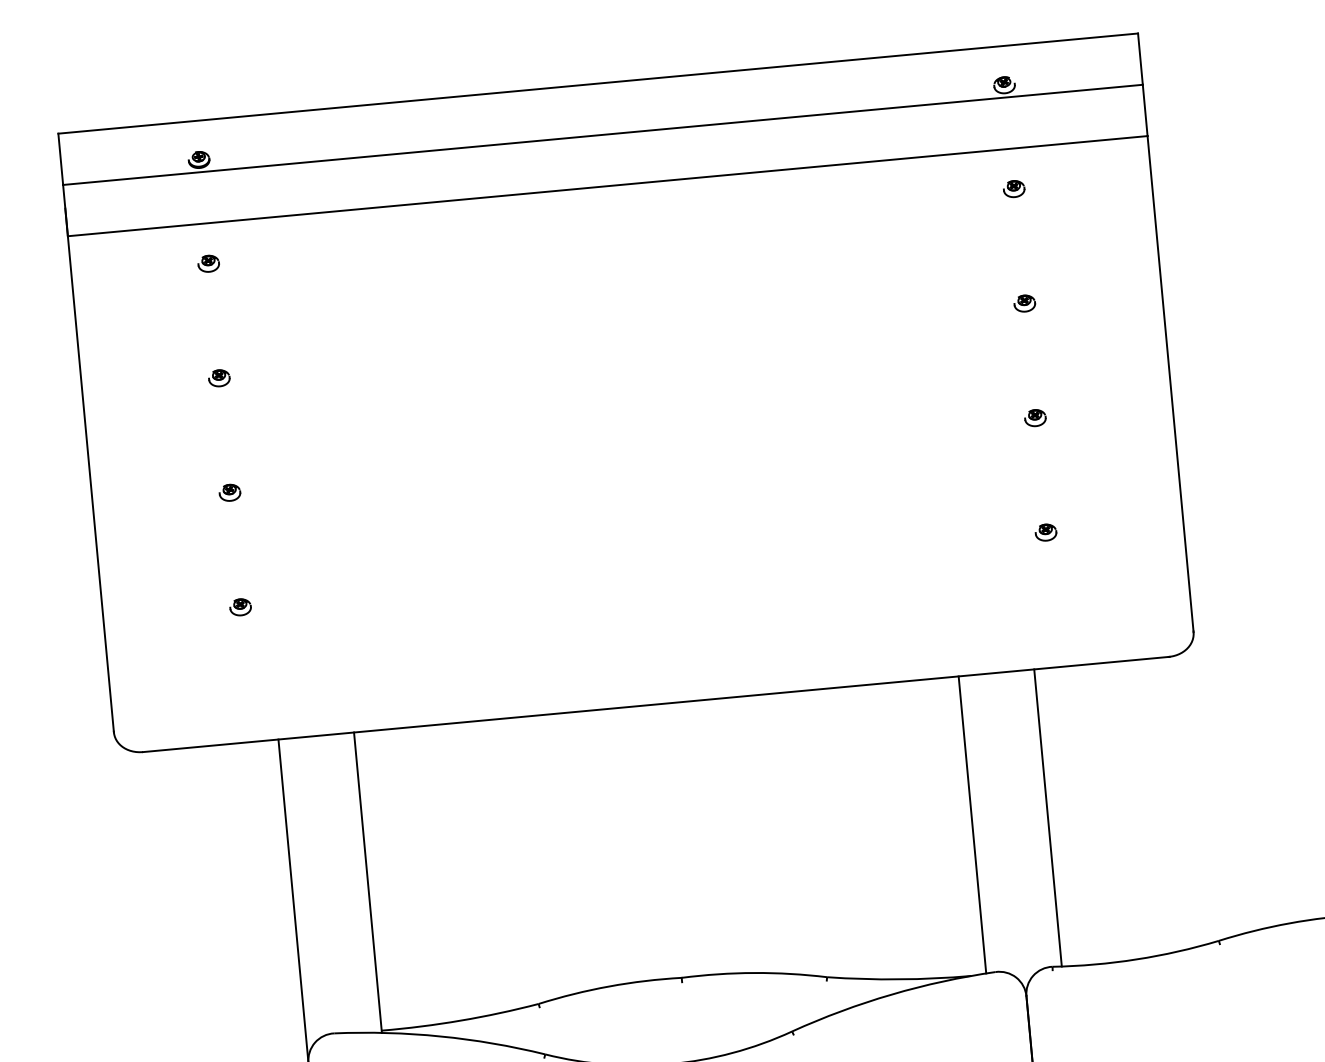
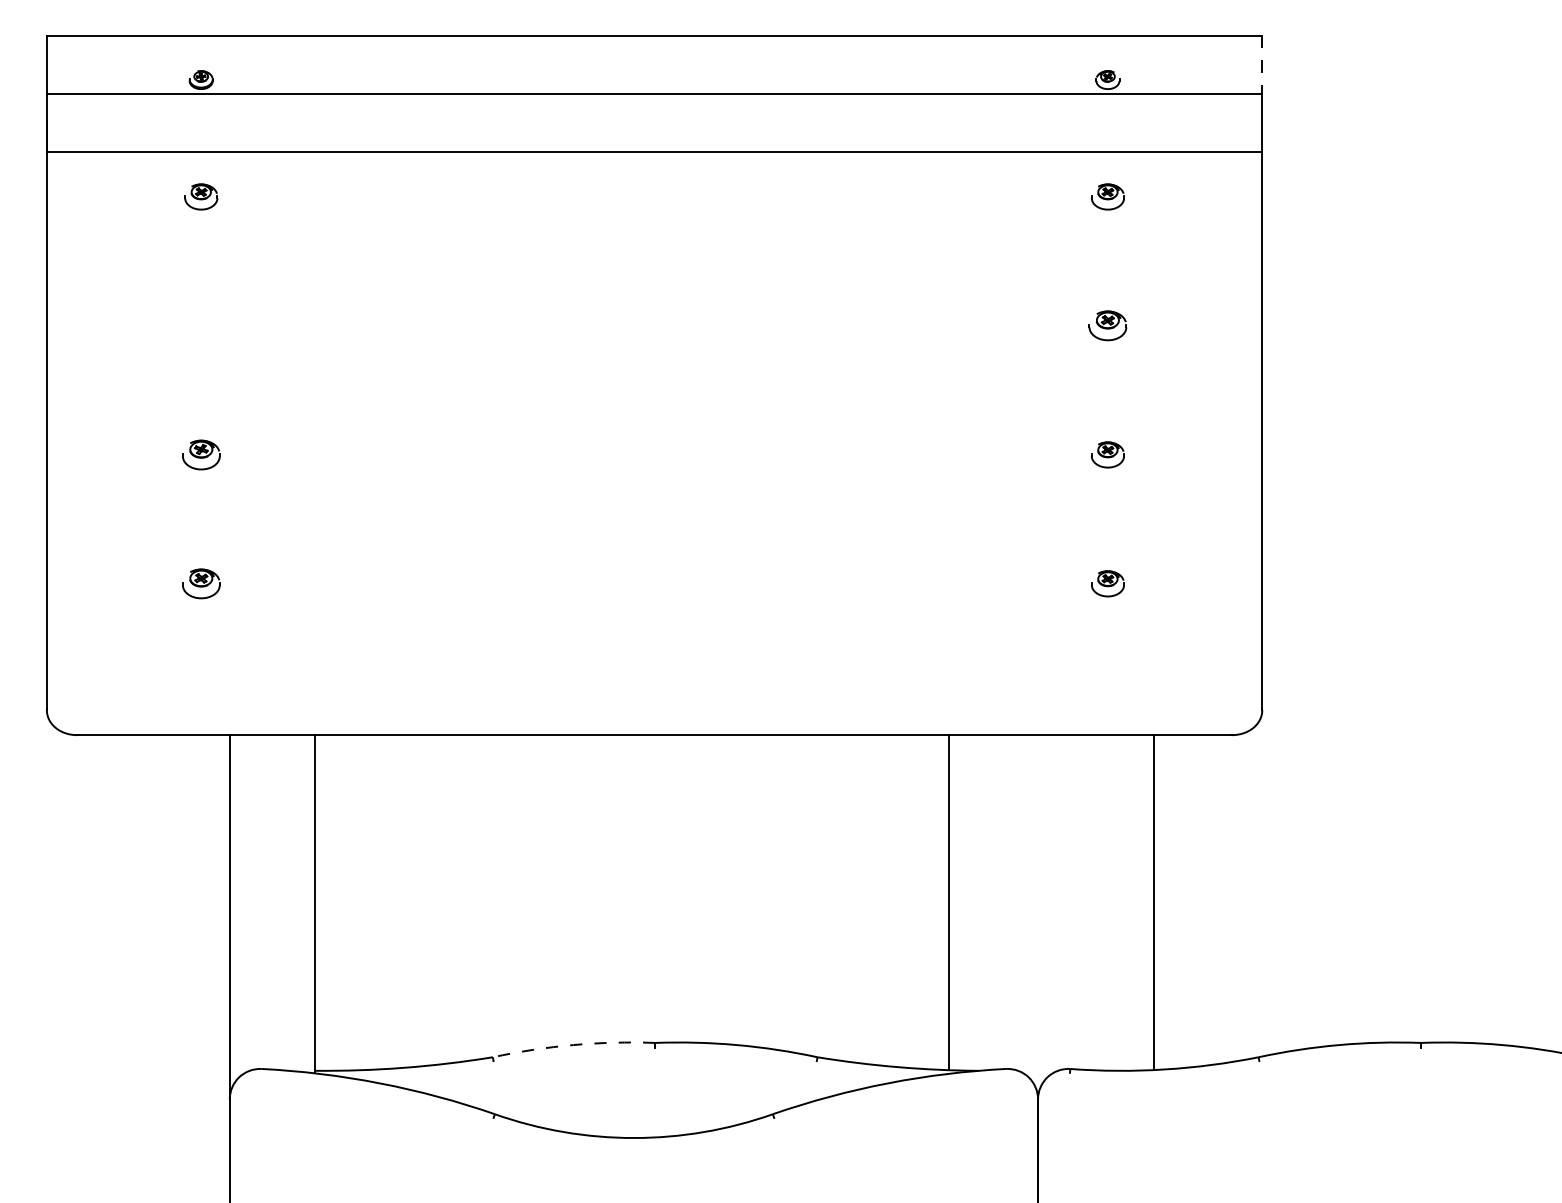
line: (1140, 59) -> (1262, 65), solid -> dashed
part: (1013, 188) -> (1107, 196), size x1.4
part: (208, 263) -> (200, 196), size x1.4
part: (1024, 303) -> (1107, 325), size x1.6
part: (218, 378) -> (200, 325), removed
part: (1035, 417) -> (1107, 454), size x1.4
part: (229, 492) -> (200, 454), size x1.6
part: (1045, 532) -> (1107, 583), size x1.4
part: (239, 607) -> (200, 583), size x1.6
line: (1047, 818) -> (1153, 902), moved
line: (972, 825) -> (948, 902), moved
arc: (609, 986) -> (573, 1045), solid -> dashed

